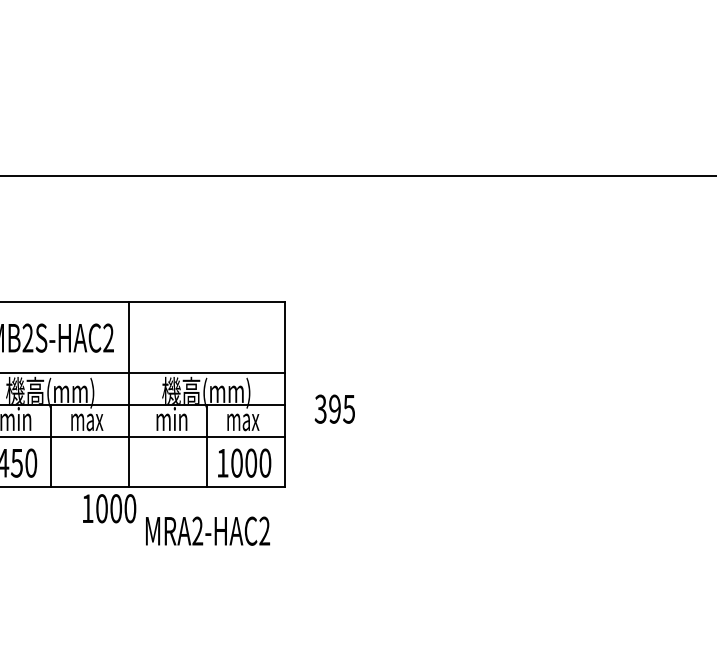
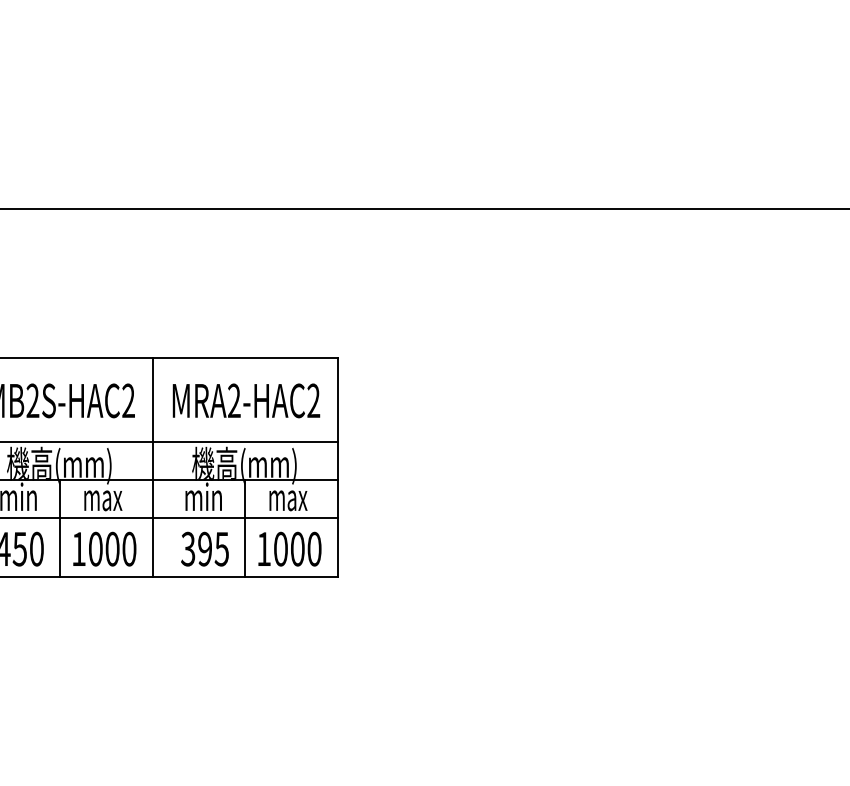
text: (334, 408) -> (204, 548), moved
text: (109, 508) -> (104, 548), moved
text: (208, 530) -> (246, 400), moved

